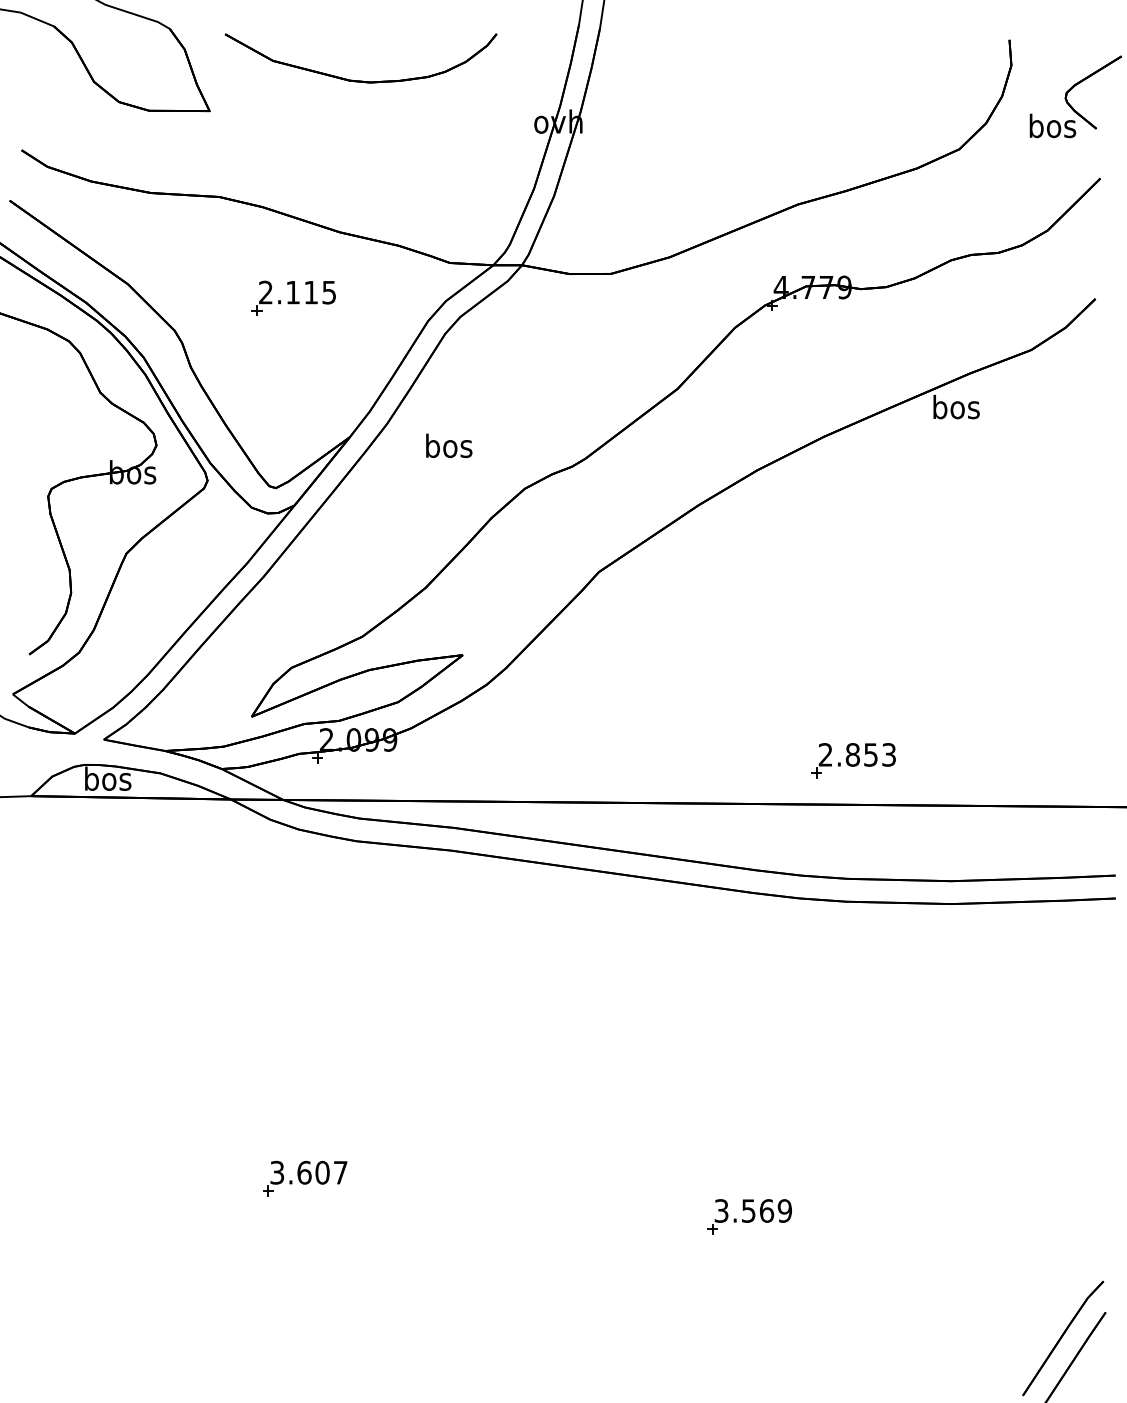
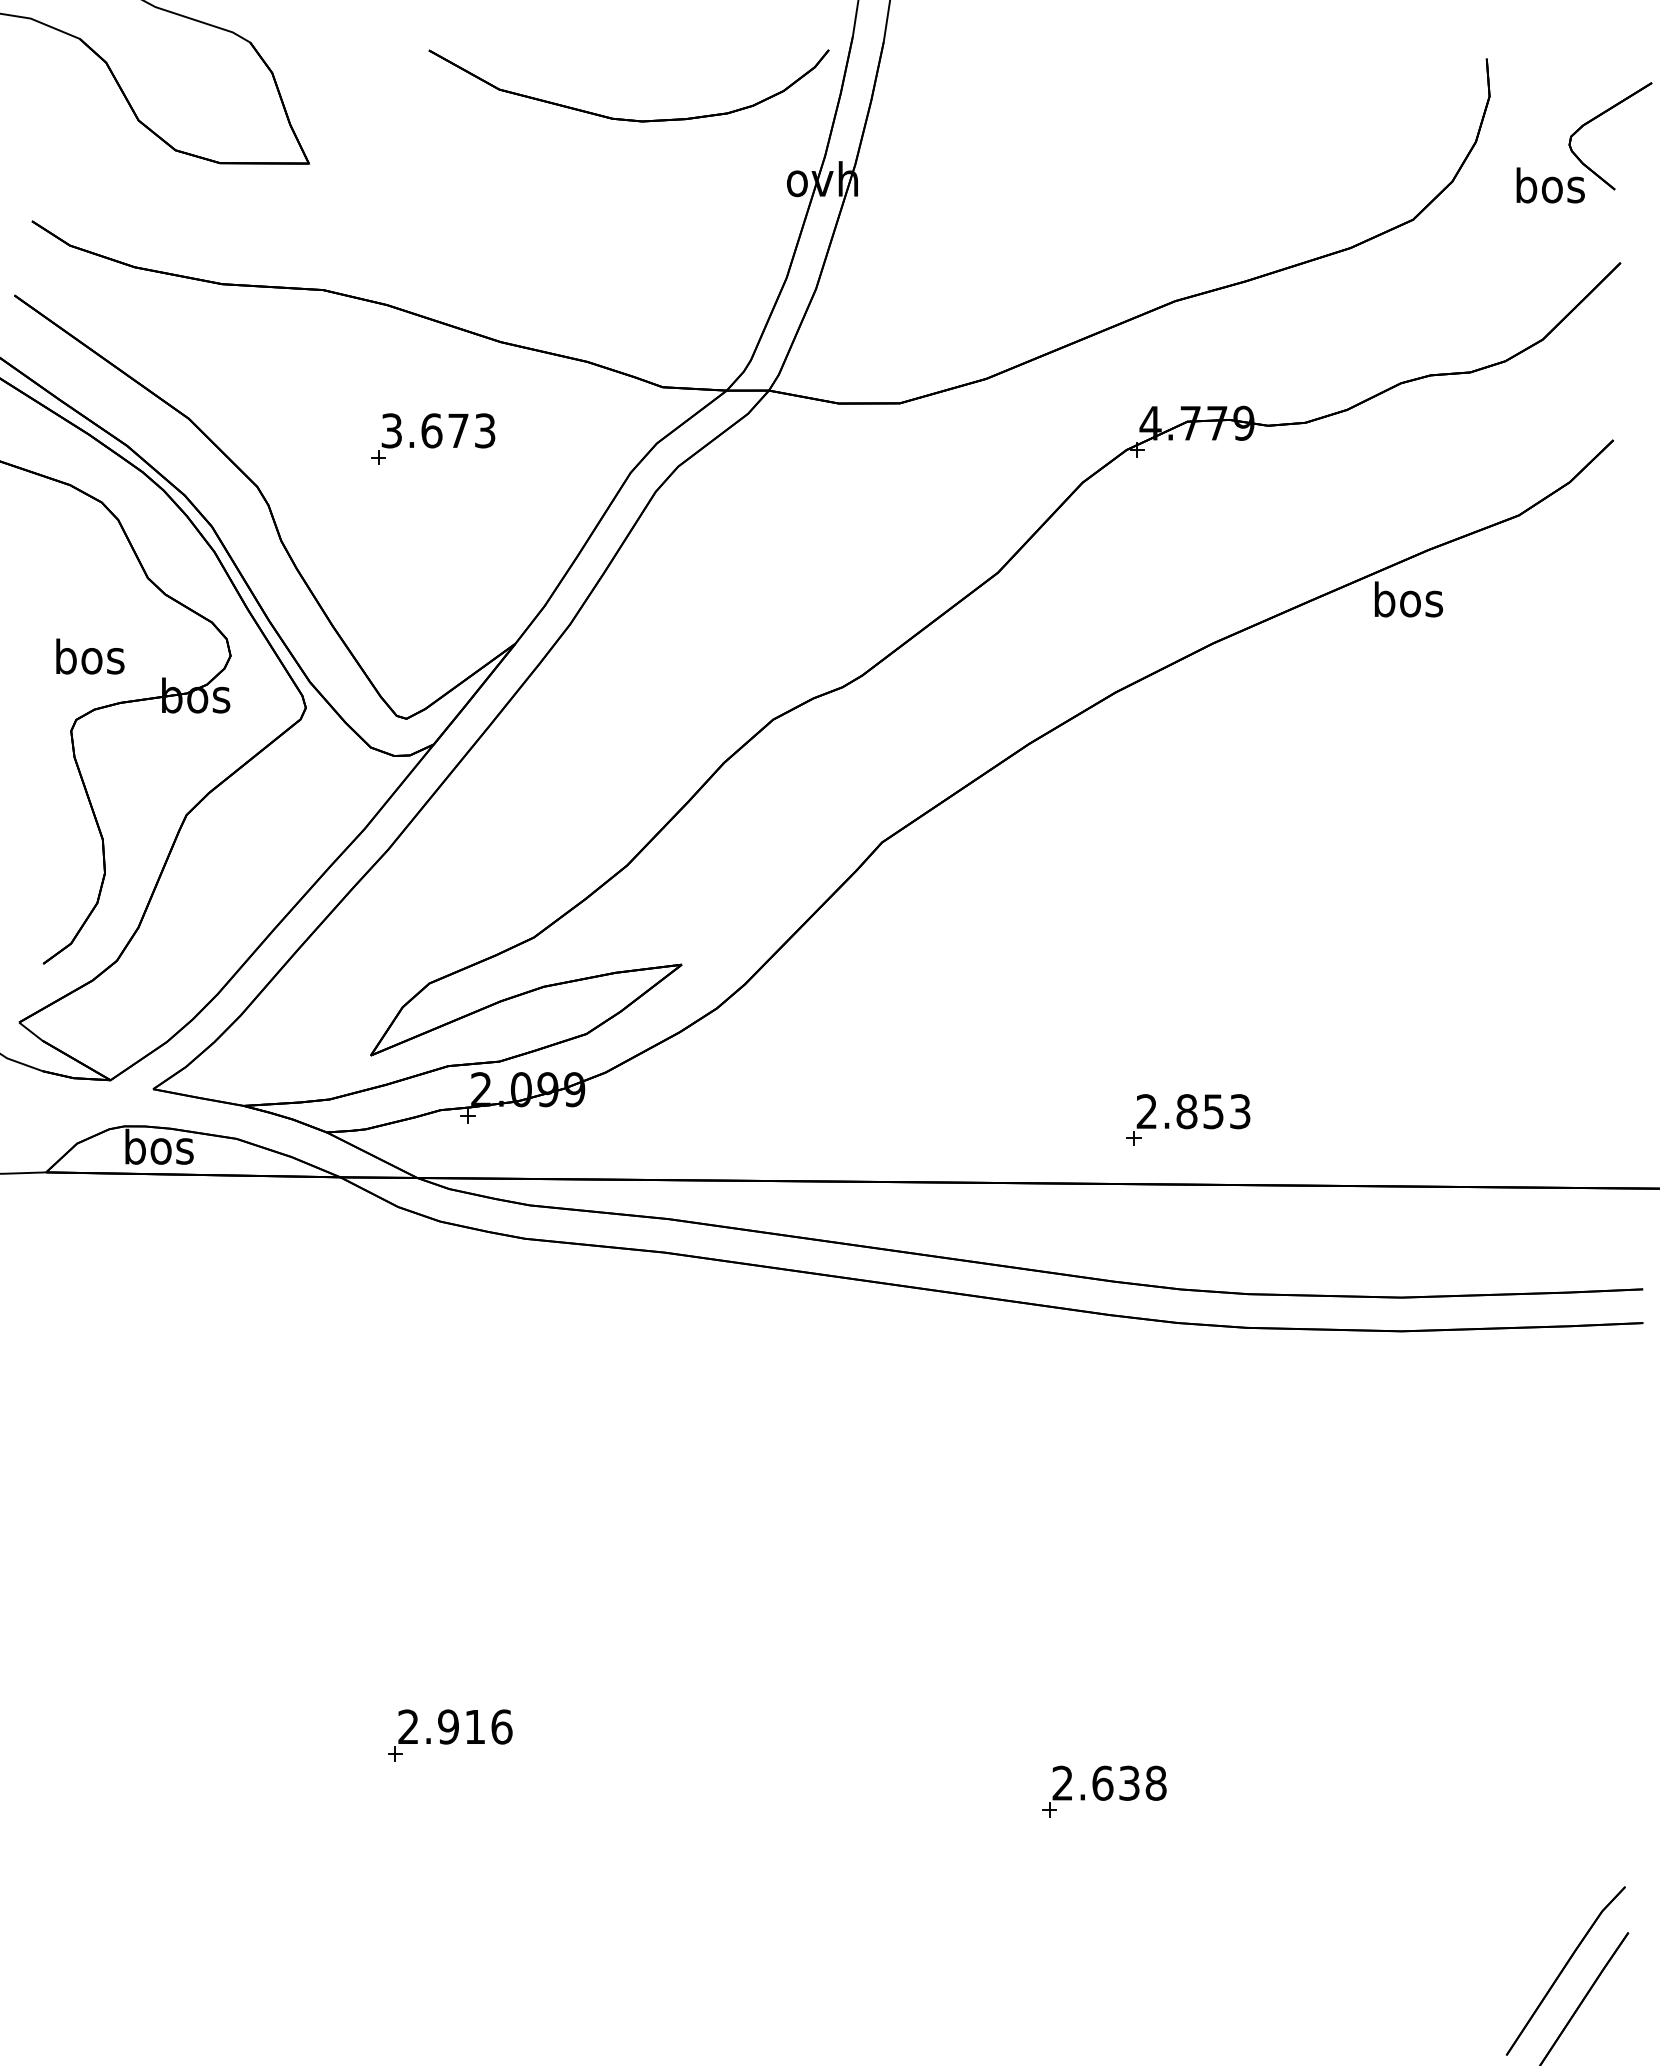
part: (360, 80) -> (628, 118), moved
text: (297, 292) -> (438, 430), 2.115 -> 3.673
text: (449, 445) -> (90, 656), moved
part: (853, 760) -> (1187, 1119), moved
text: (308, 1172) -> (454, 1726), 3.607 -> 2.916
text: (753, 1210) -> (1109, 1782), 3.569 -> 2.638

